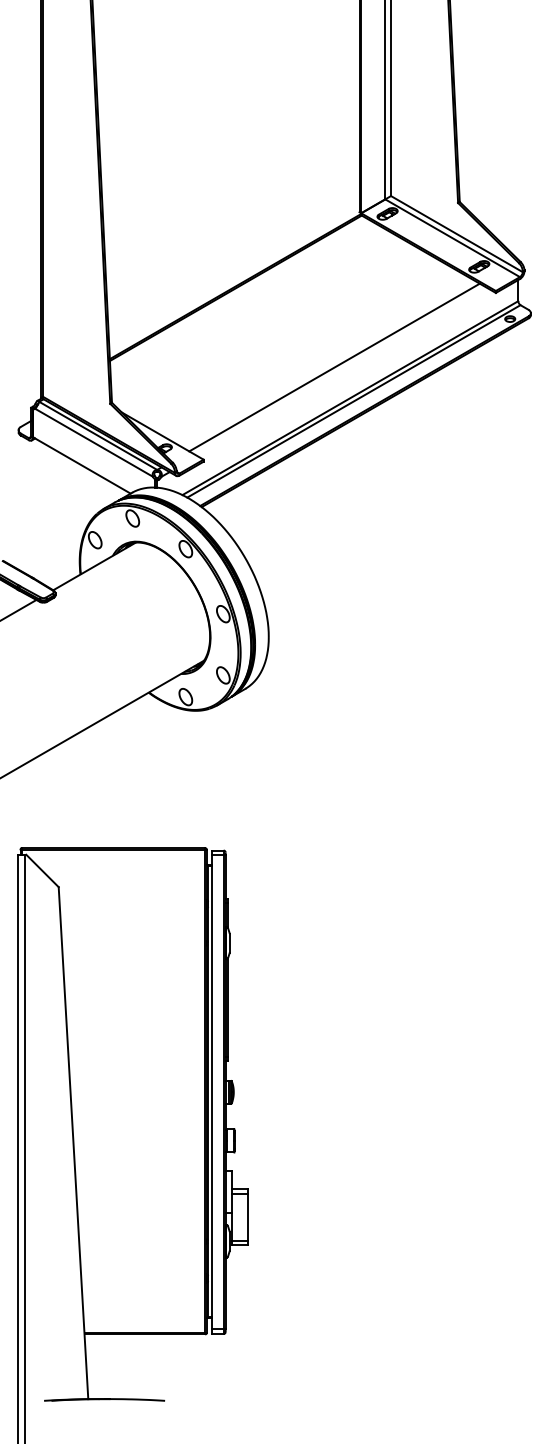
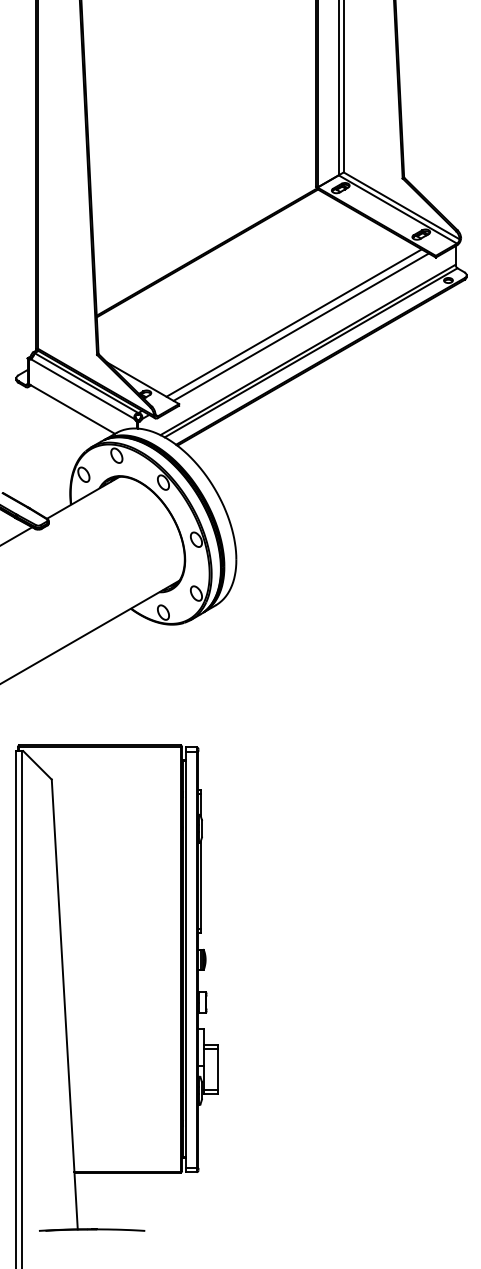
line: (341, 371) -> (300, 326), added

